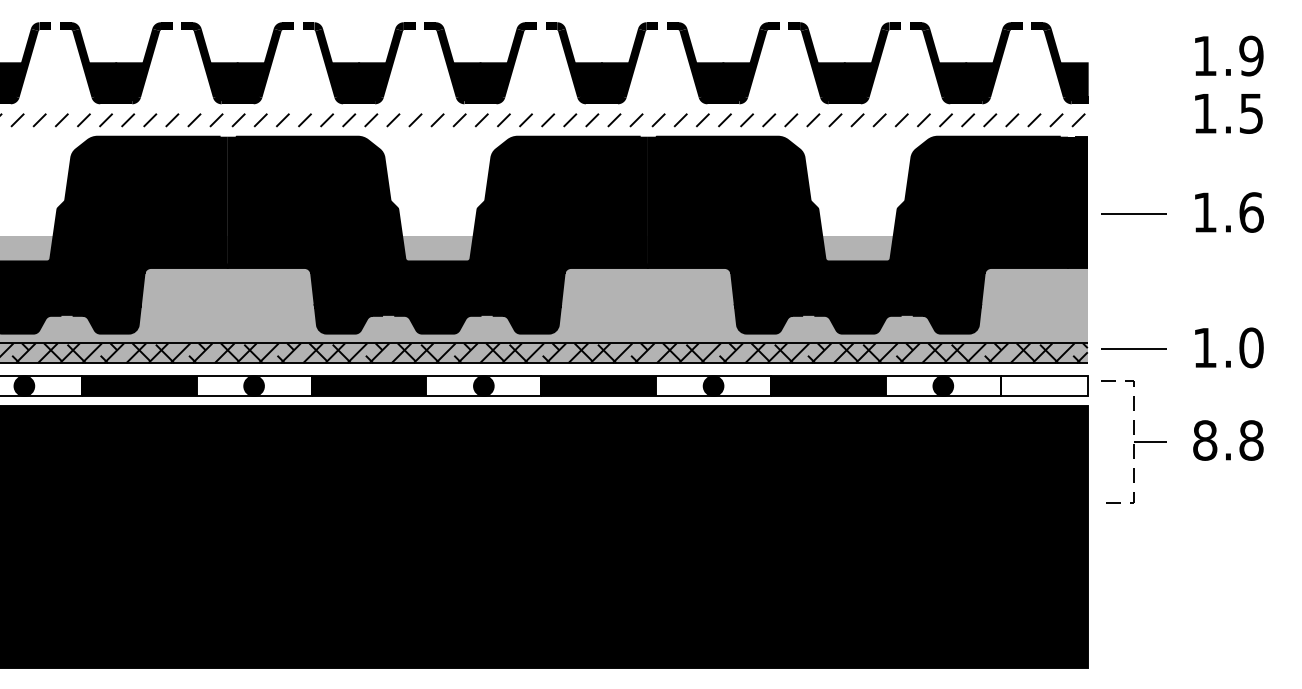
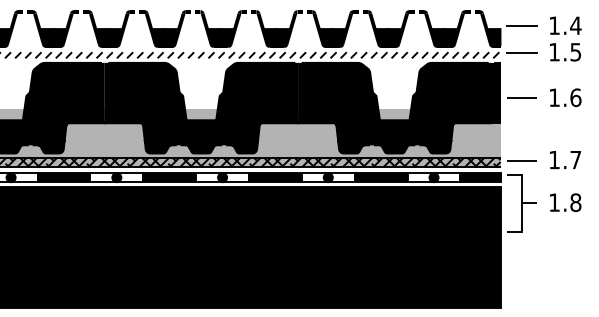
text: (1250, 55) -> (575, 25), 1.9 -> 1.4
line: (1133, 57) -> (521, 26), added
line: (1133, 114) -> (521, 52), added
text: (1250, 346) -> (575, 159), 1.0 -> 1.7
fill: (1044, 385) -> (480, 177), added
text: (1205, 440) -> (554, 202), 8.8 -> 1.8
line: (1133, 442) -> (521, 203), dashed -> solid

